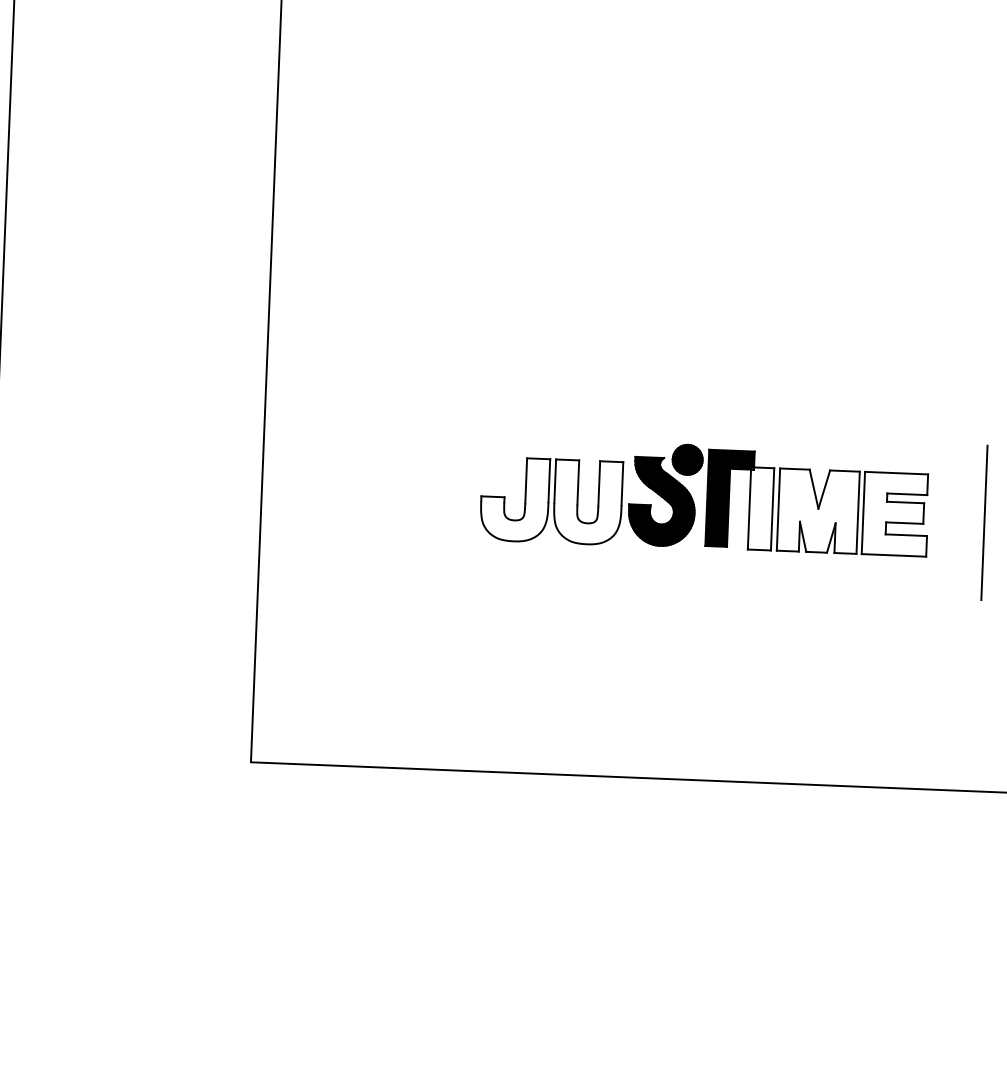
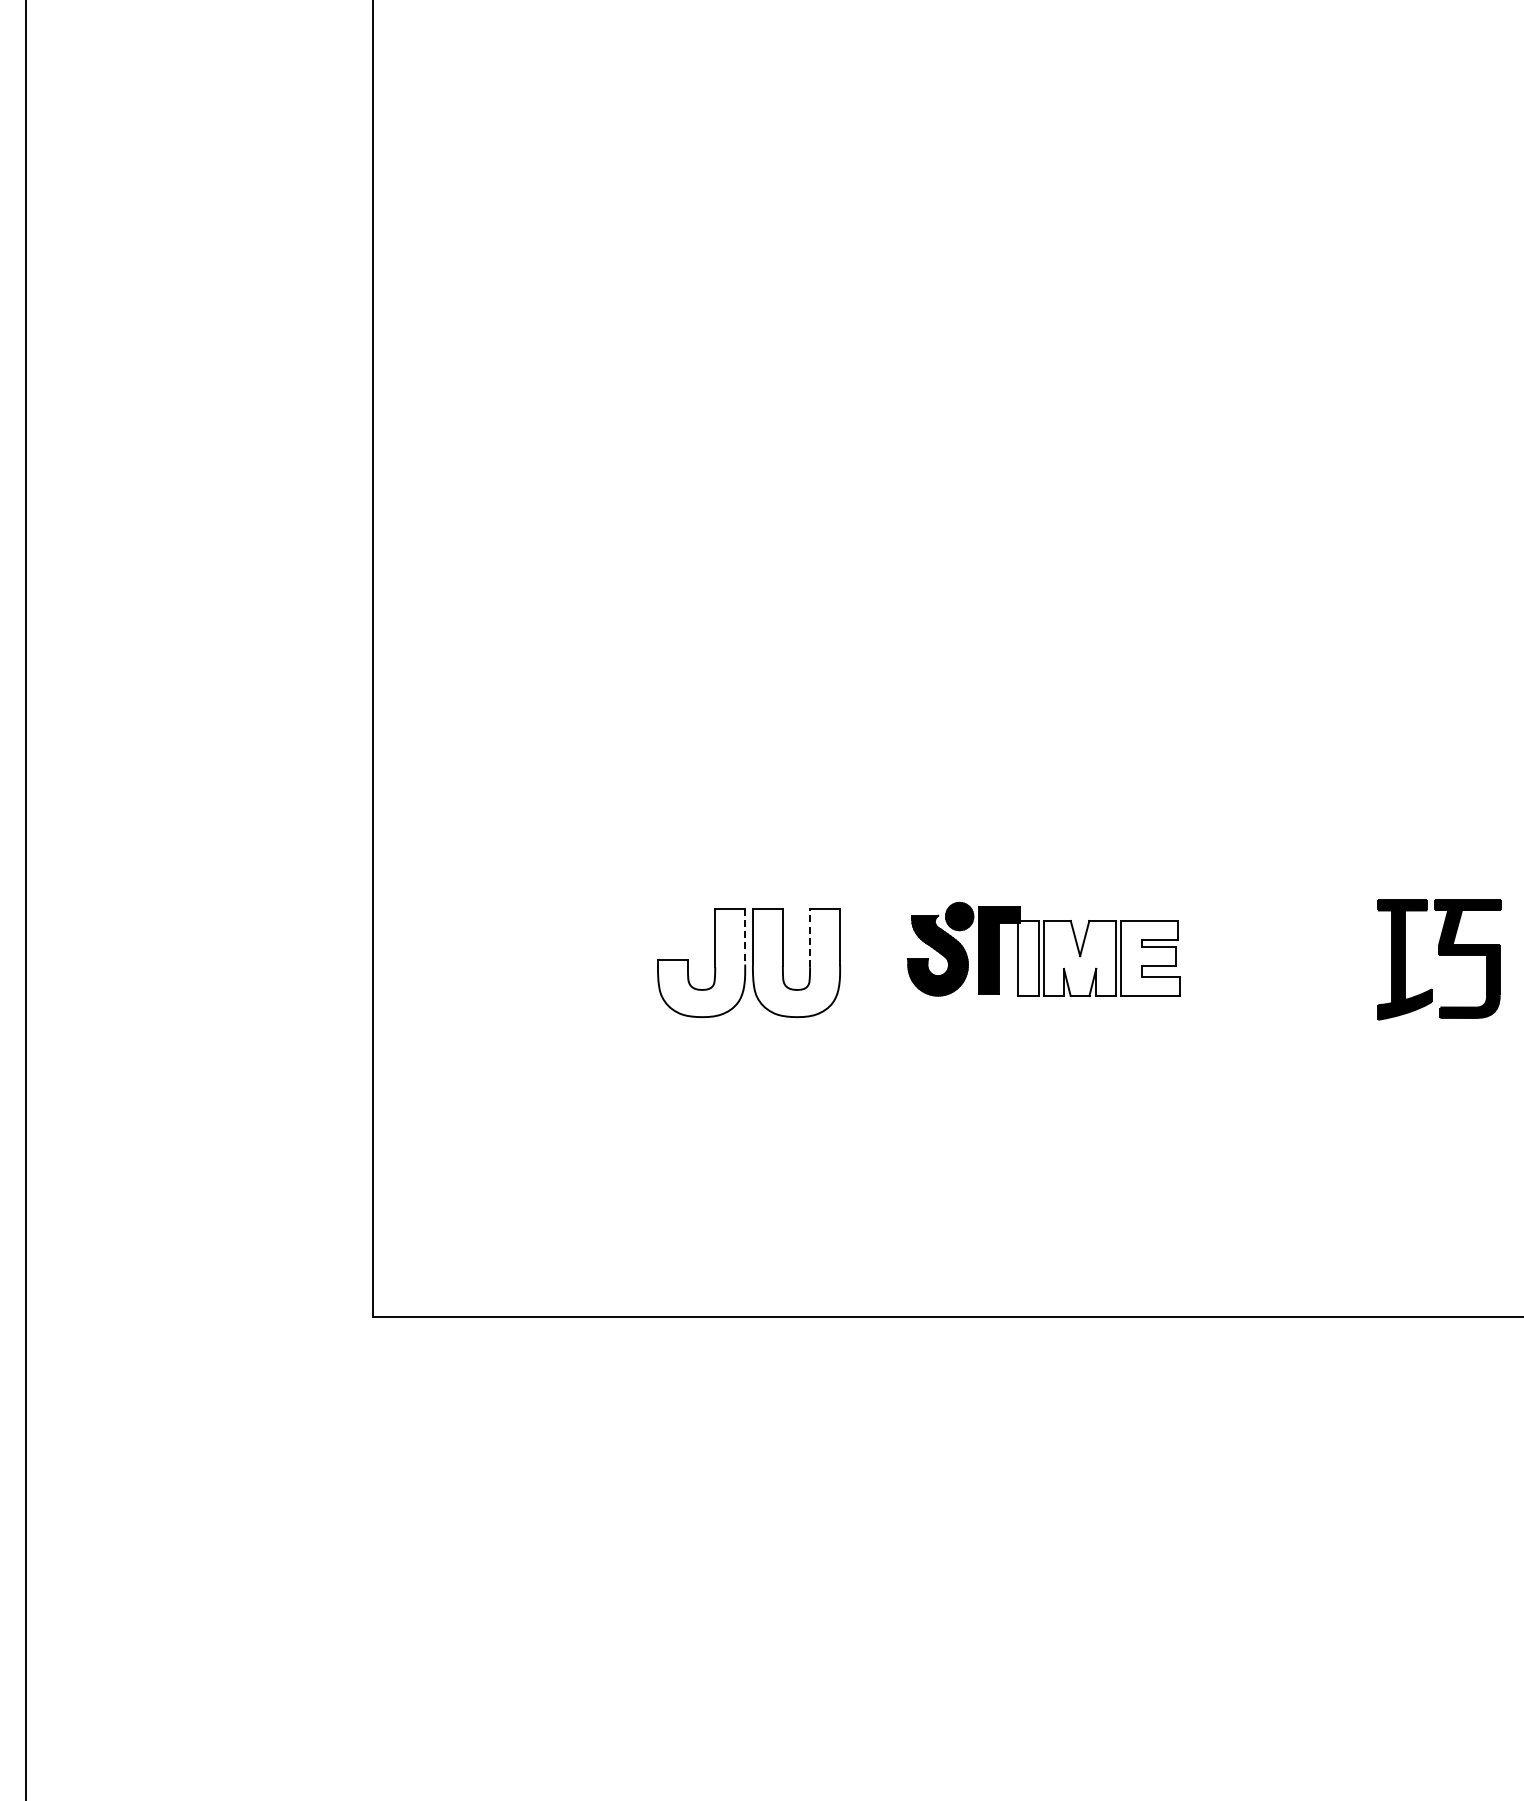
line: (549, 480) -> (745, 936), solid -> dashed
line: (599, 483) -> (810, 937), solid -> dashed
part: (778, 499) -> (1043, 949), size x0.7
line: (984, 522) -> (1311, 968), removed

